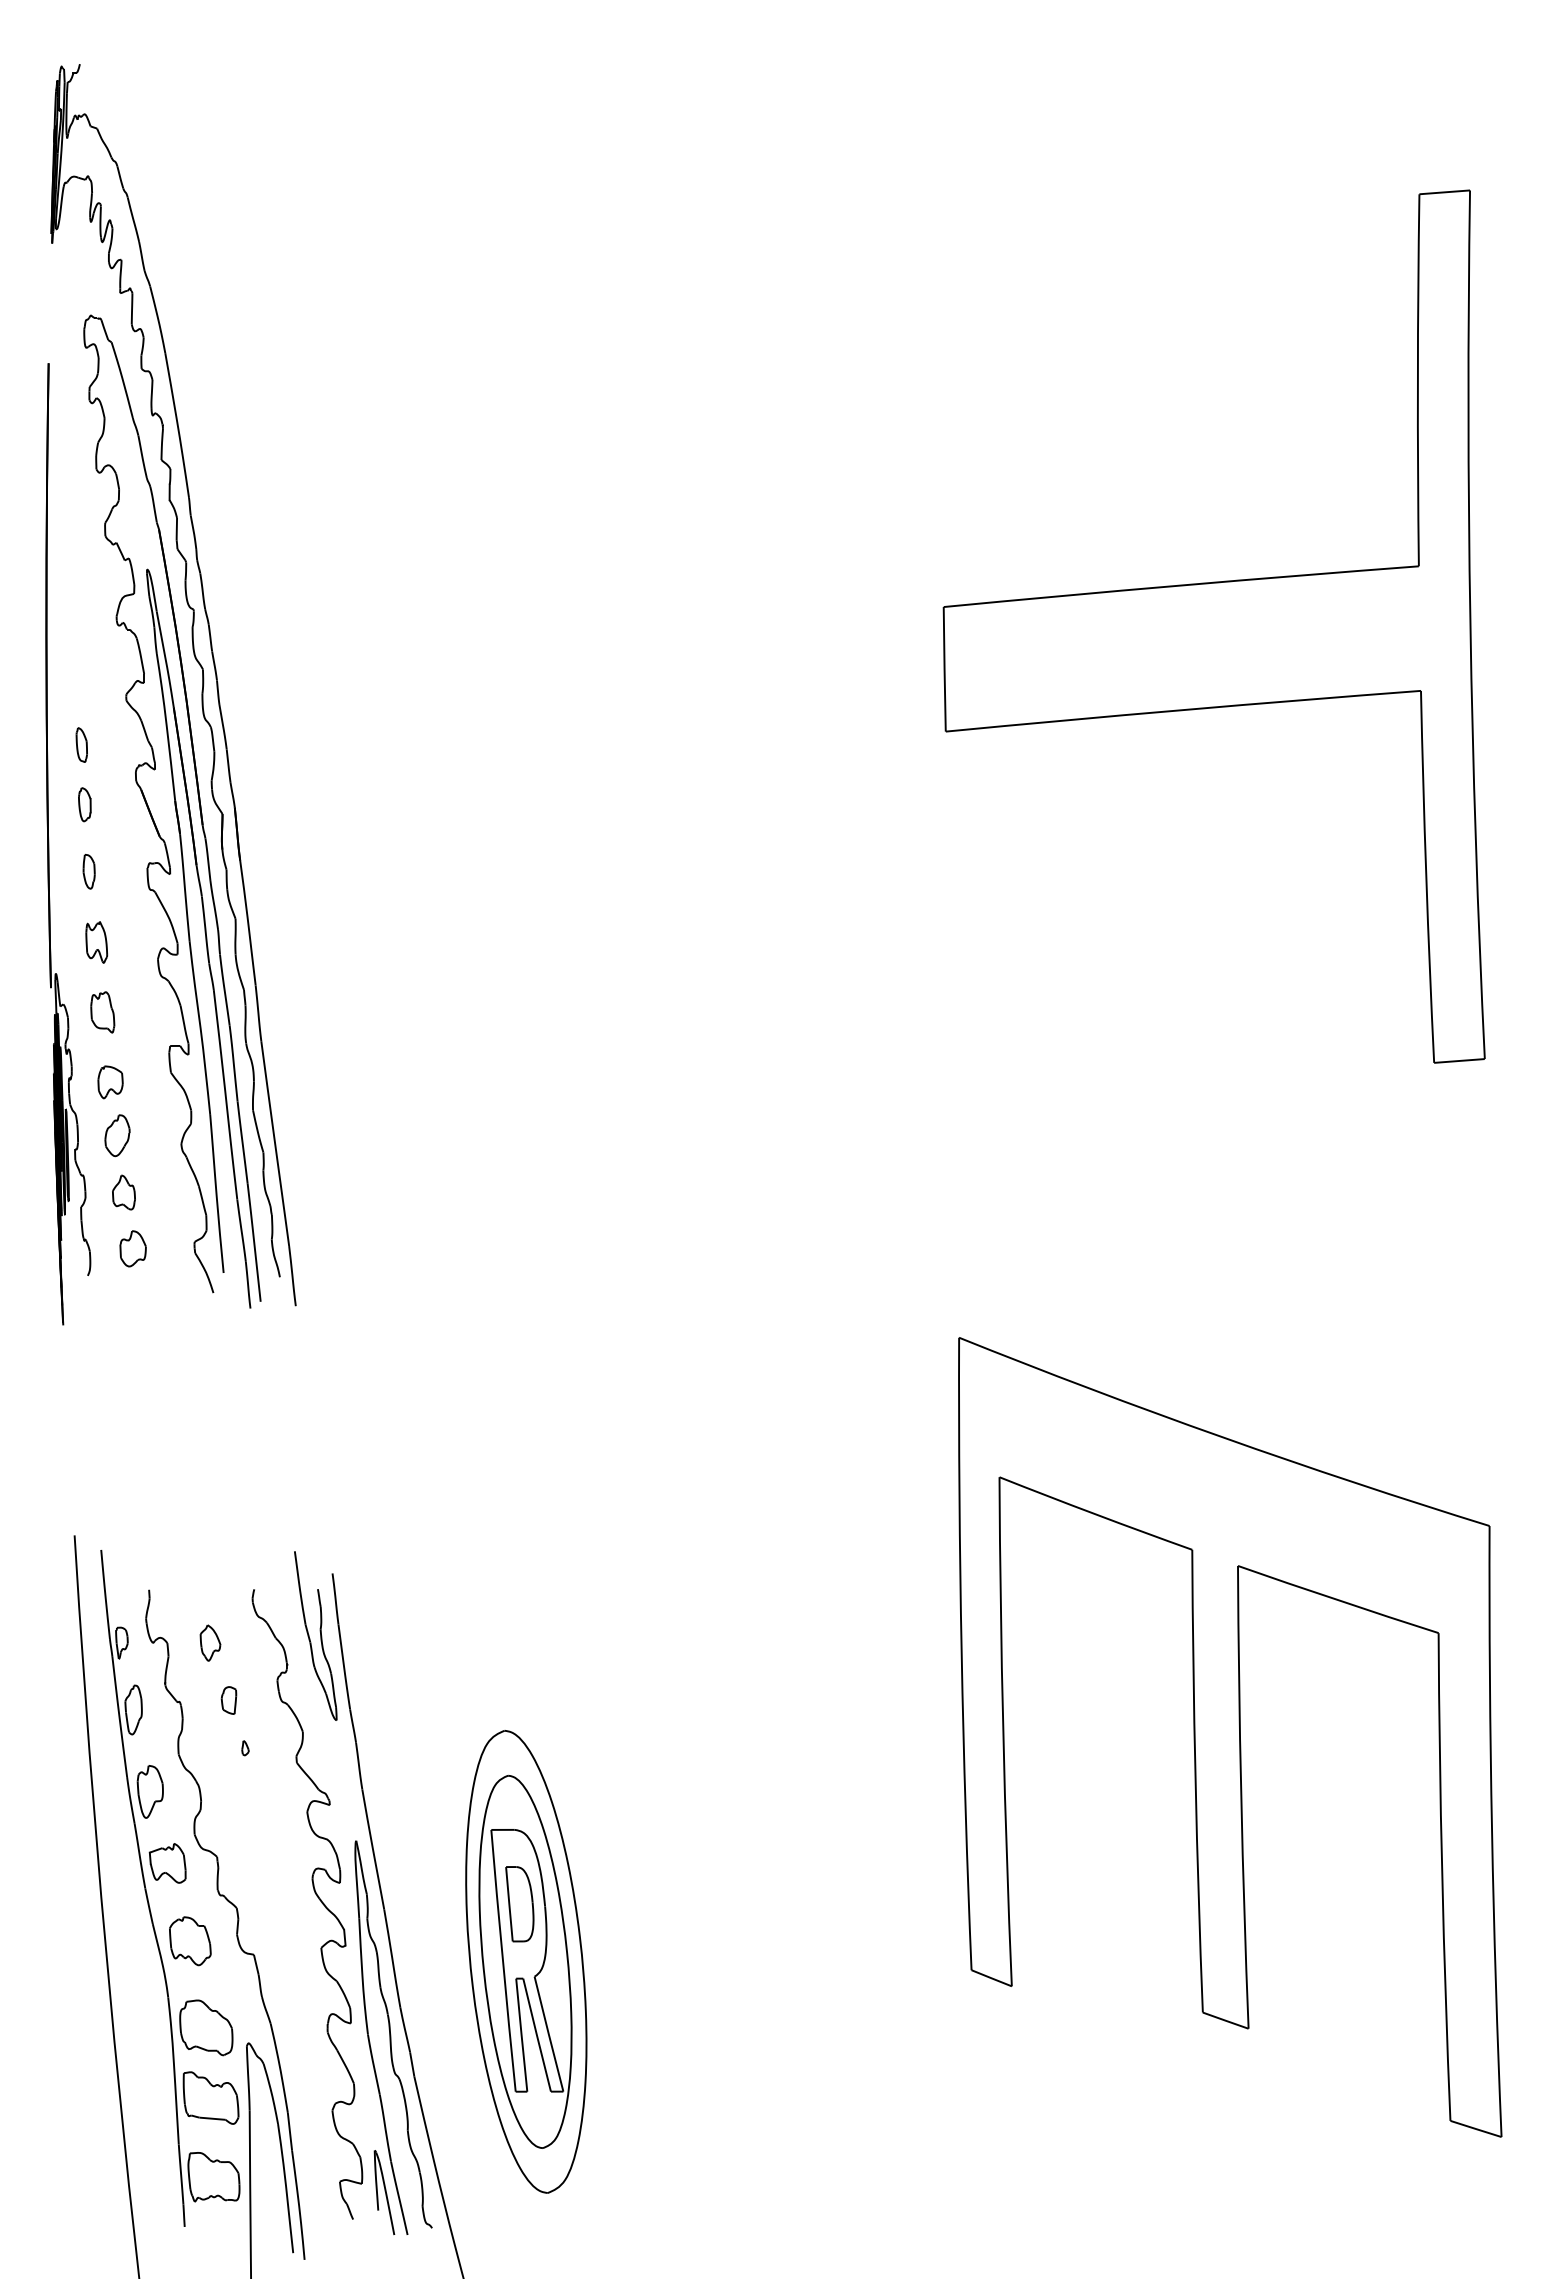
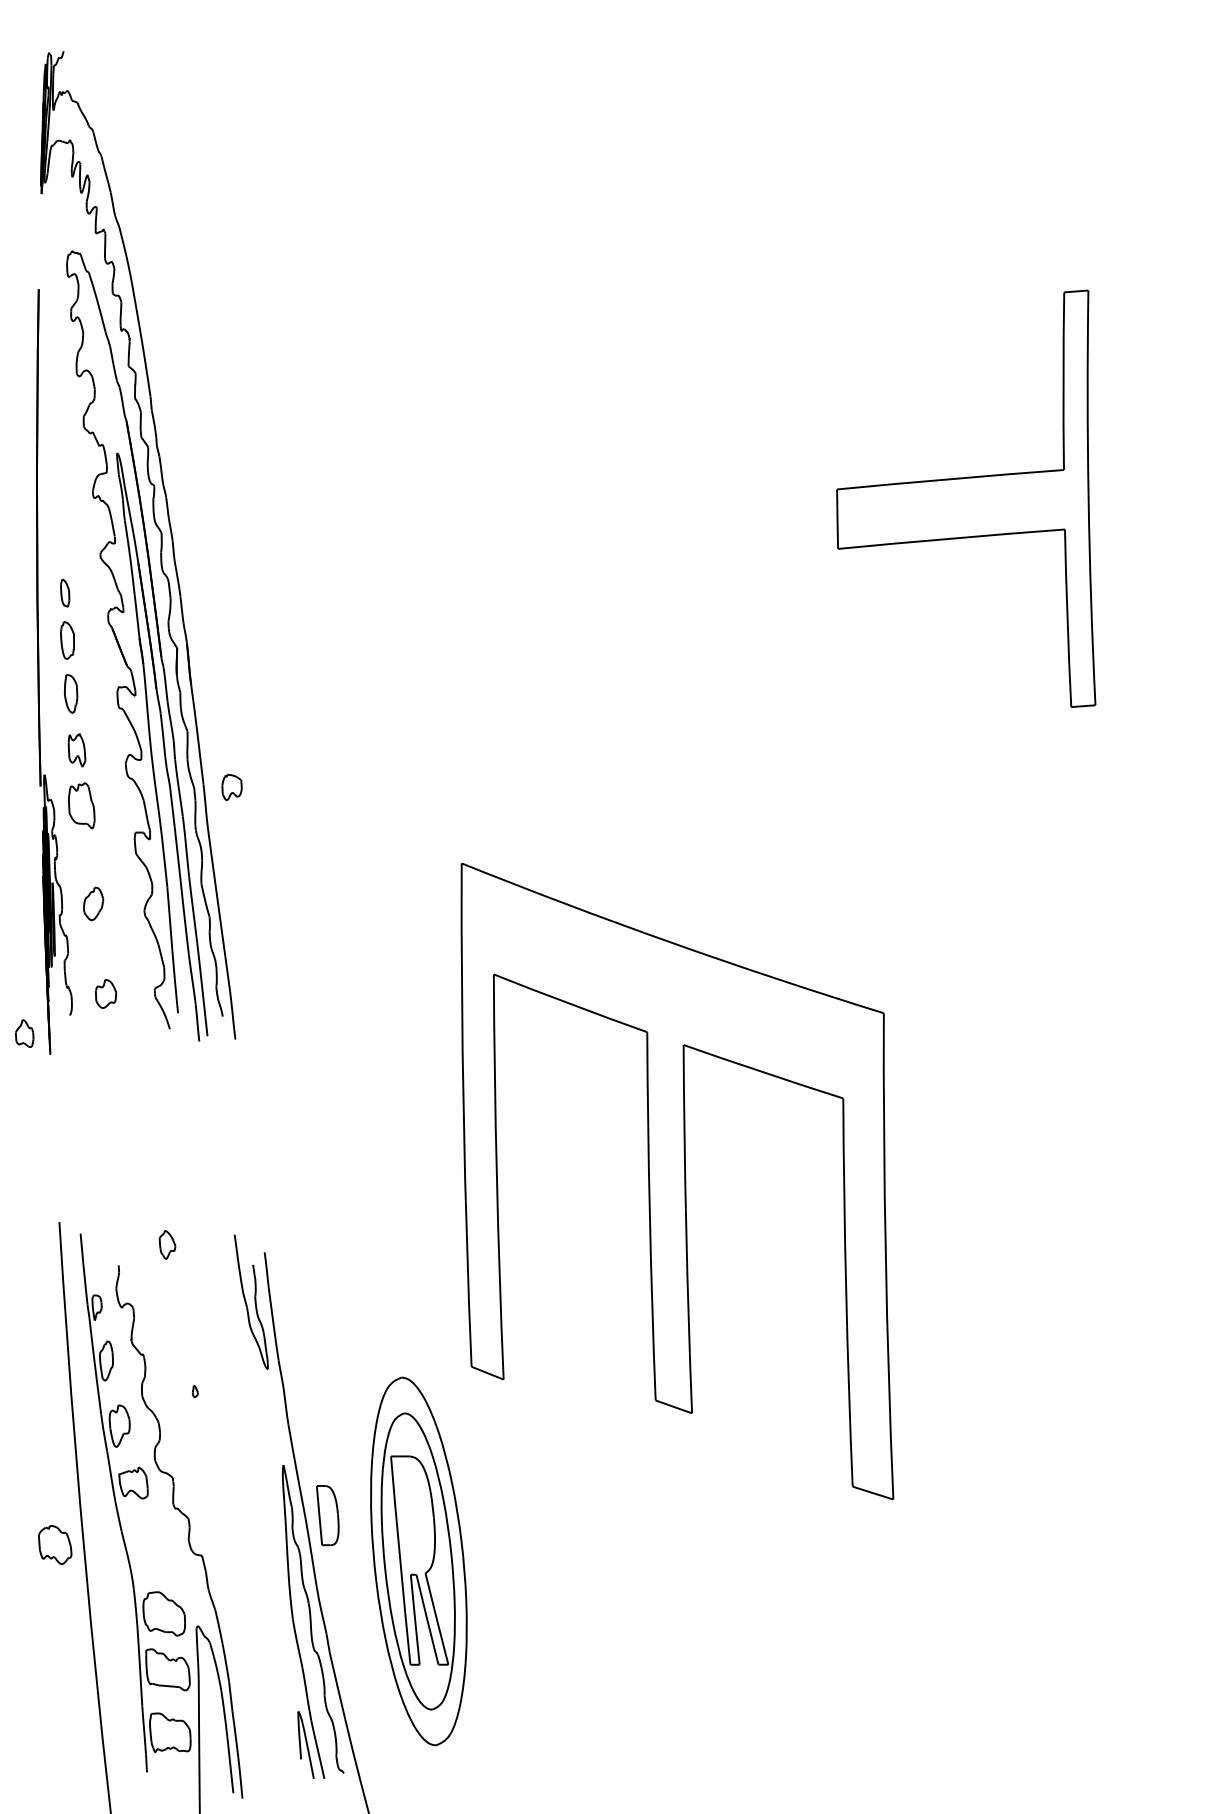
part: (1213, 626) -> (965, 498), size x0.6
part: (84, 804) -> (67, 640), size x1.4
part: (88, 871) -> (70, 693), size x1.4
part: (102, 1012) -> (81, 805), size x1.4
part: (110, 1082) -> (232, 787), moved
part: (123, 1192) -> (24, 1033), moved
part: (210, 1642) -> (167, 1244), moved
part: (228, 1700) -> (181, 1353), removed
part: (1230, 1737) -> (677, 1181), moved
part: (316, 1896) -> (251, 1509), removed
part: (519, 1904) -> (327, 1515), moved
part: (190, 1941) -> (55, 1545), moved

